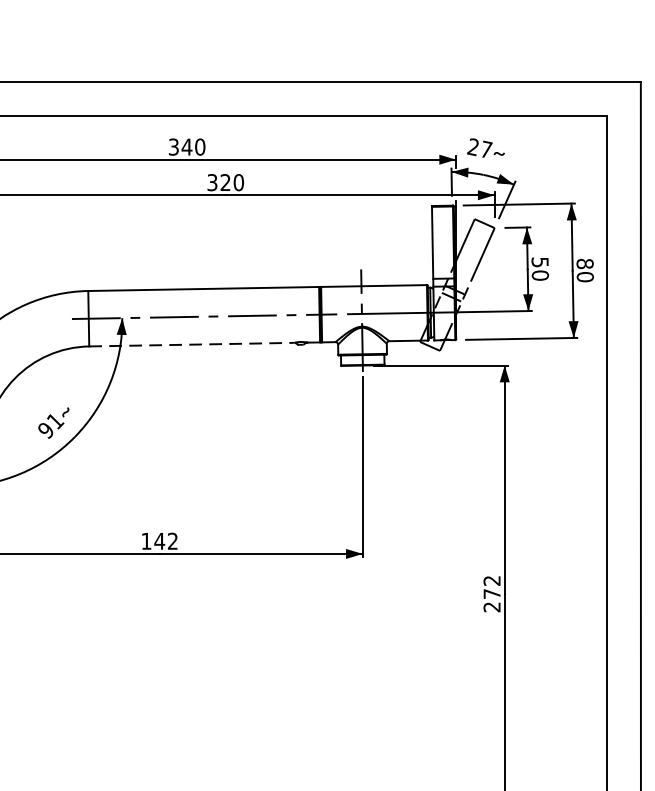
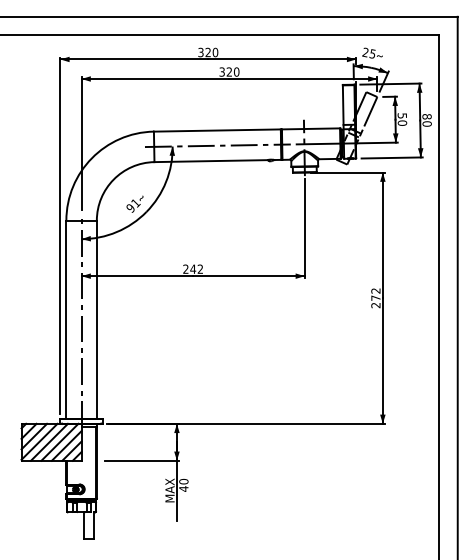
text: (187, 147) -> (208, 52), 340 -> 320
text: (485, 148) -> (372, 53), 27 -> 25
line: (192, 345) -> (211, 161), dashed -> solid
text: (145, 539) -> (185, 268), 142 -> 242

